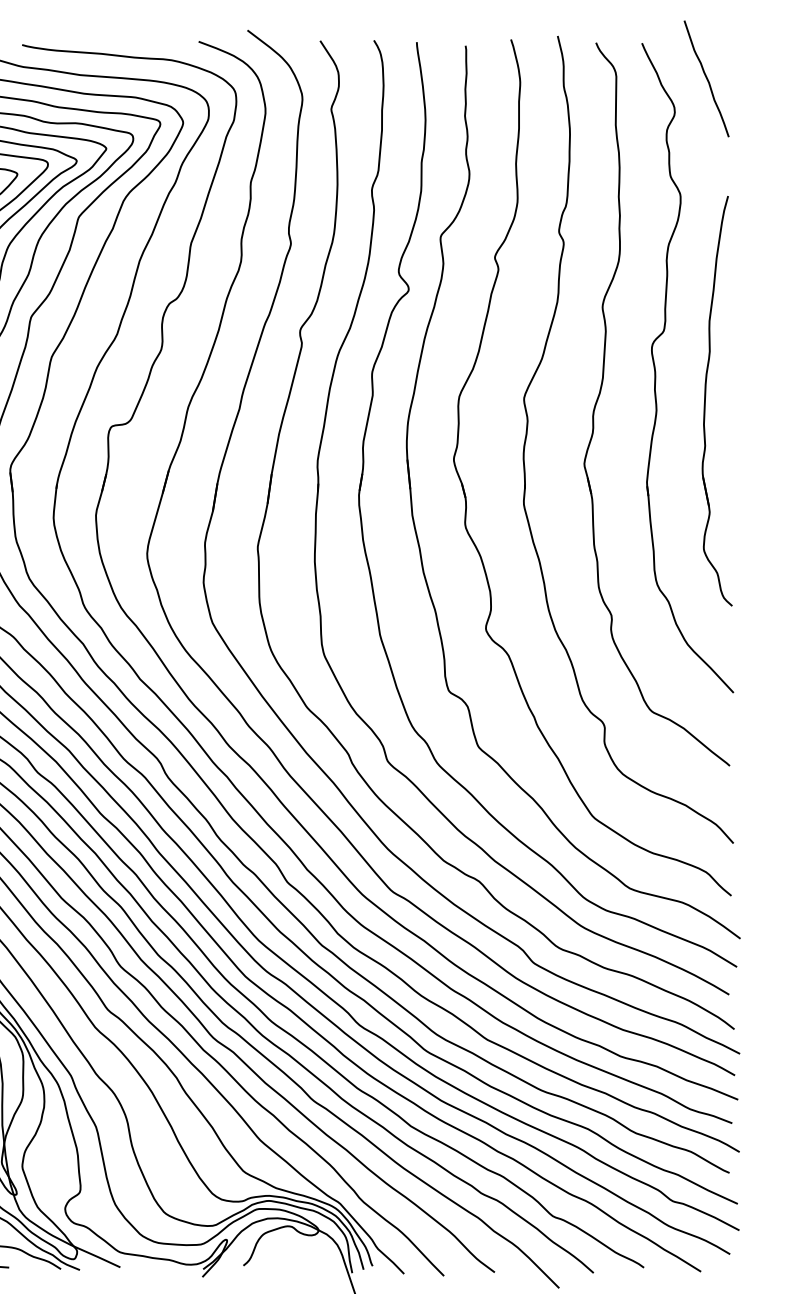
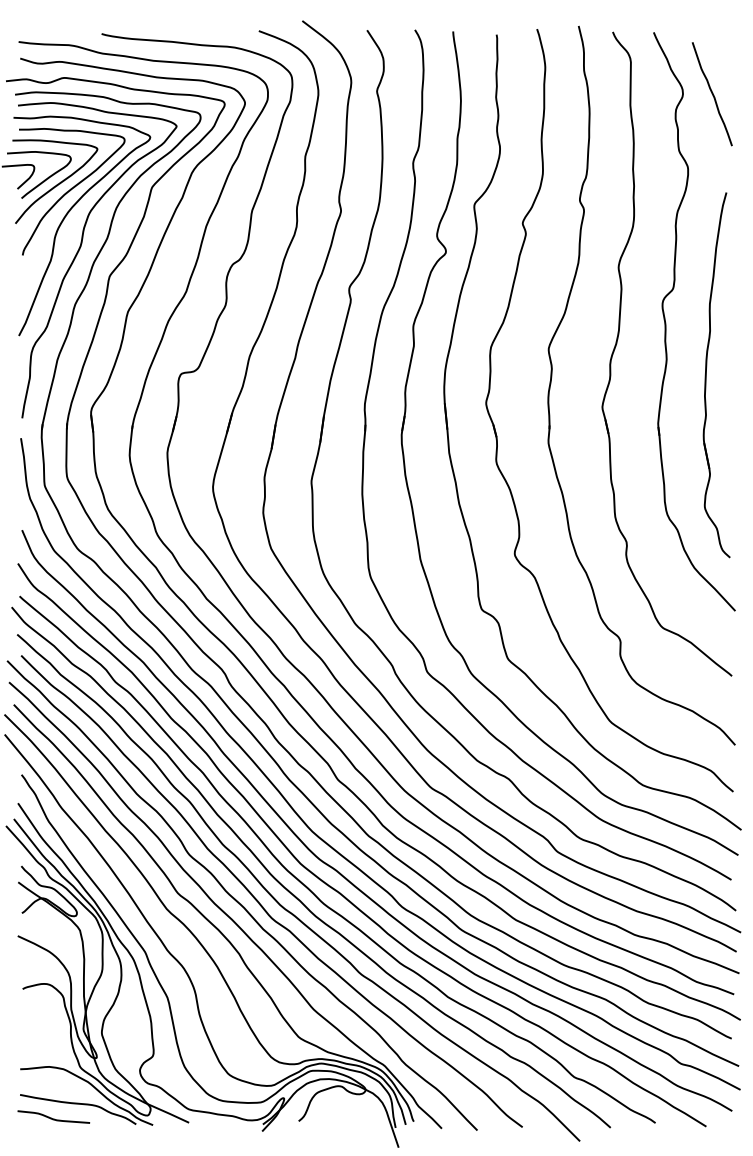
curve: (705, 78) -> (711, 93), moved
part: (705, 401) -> (706, 375), moved

